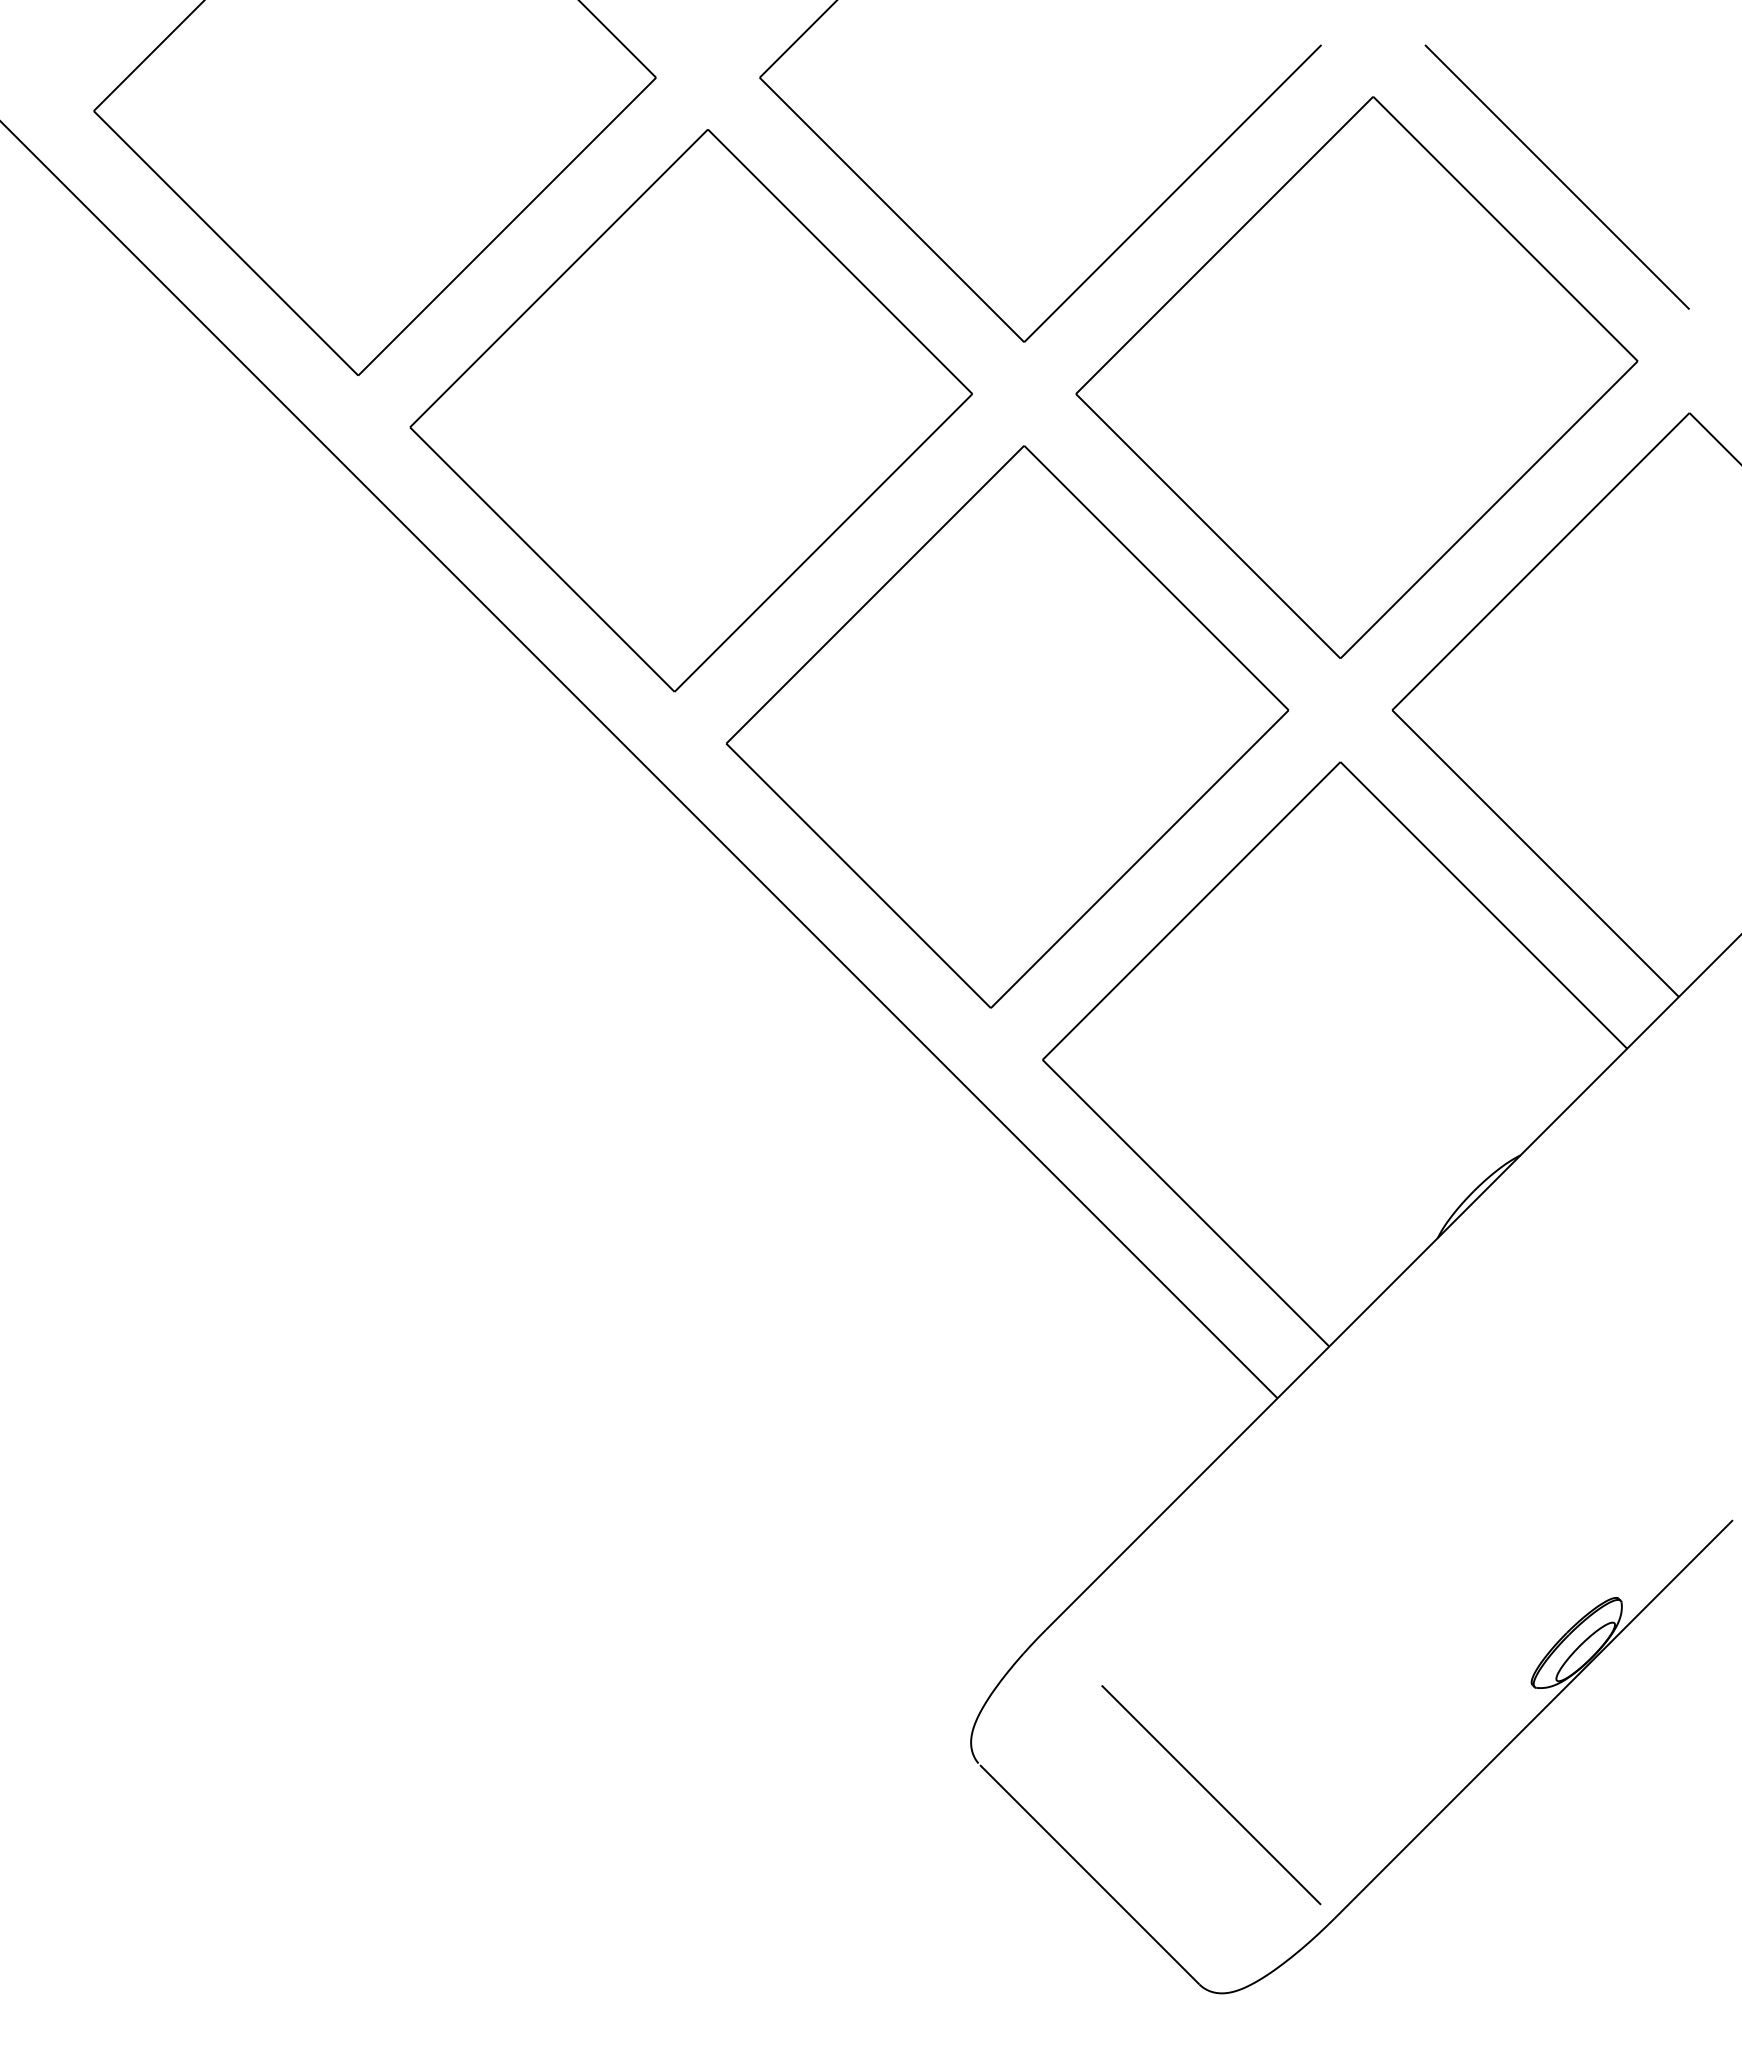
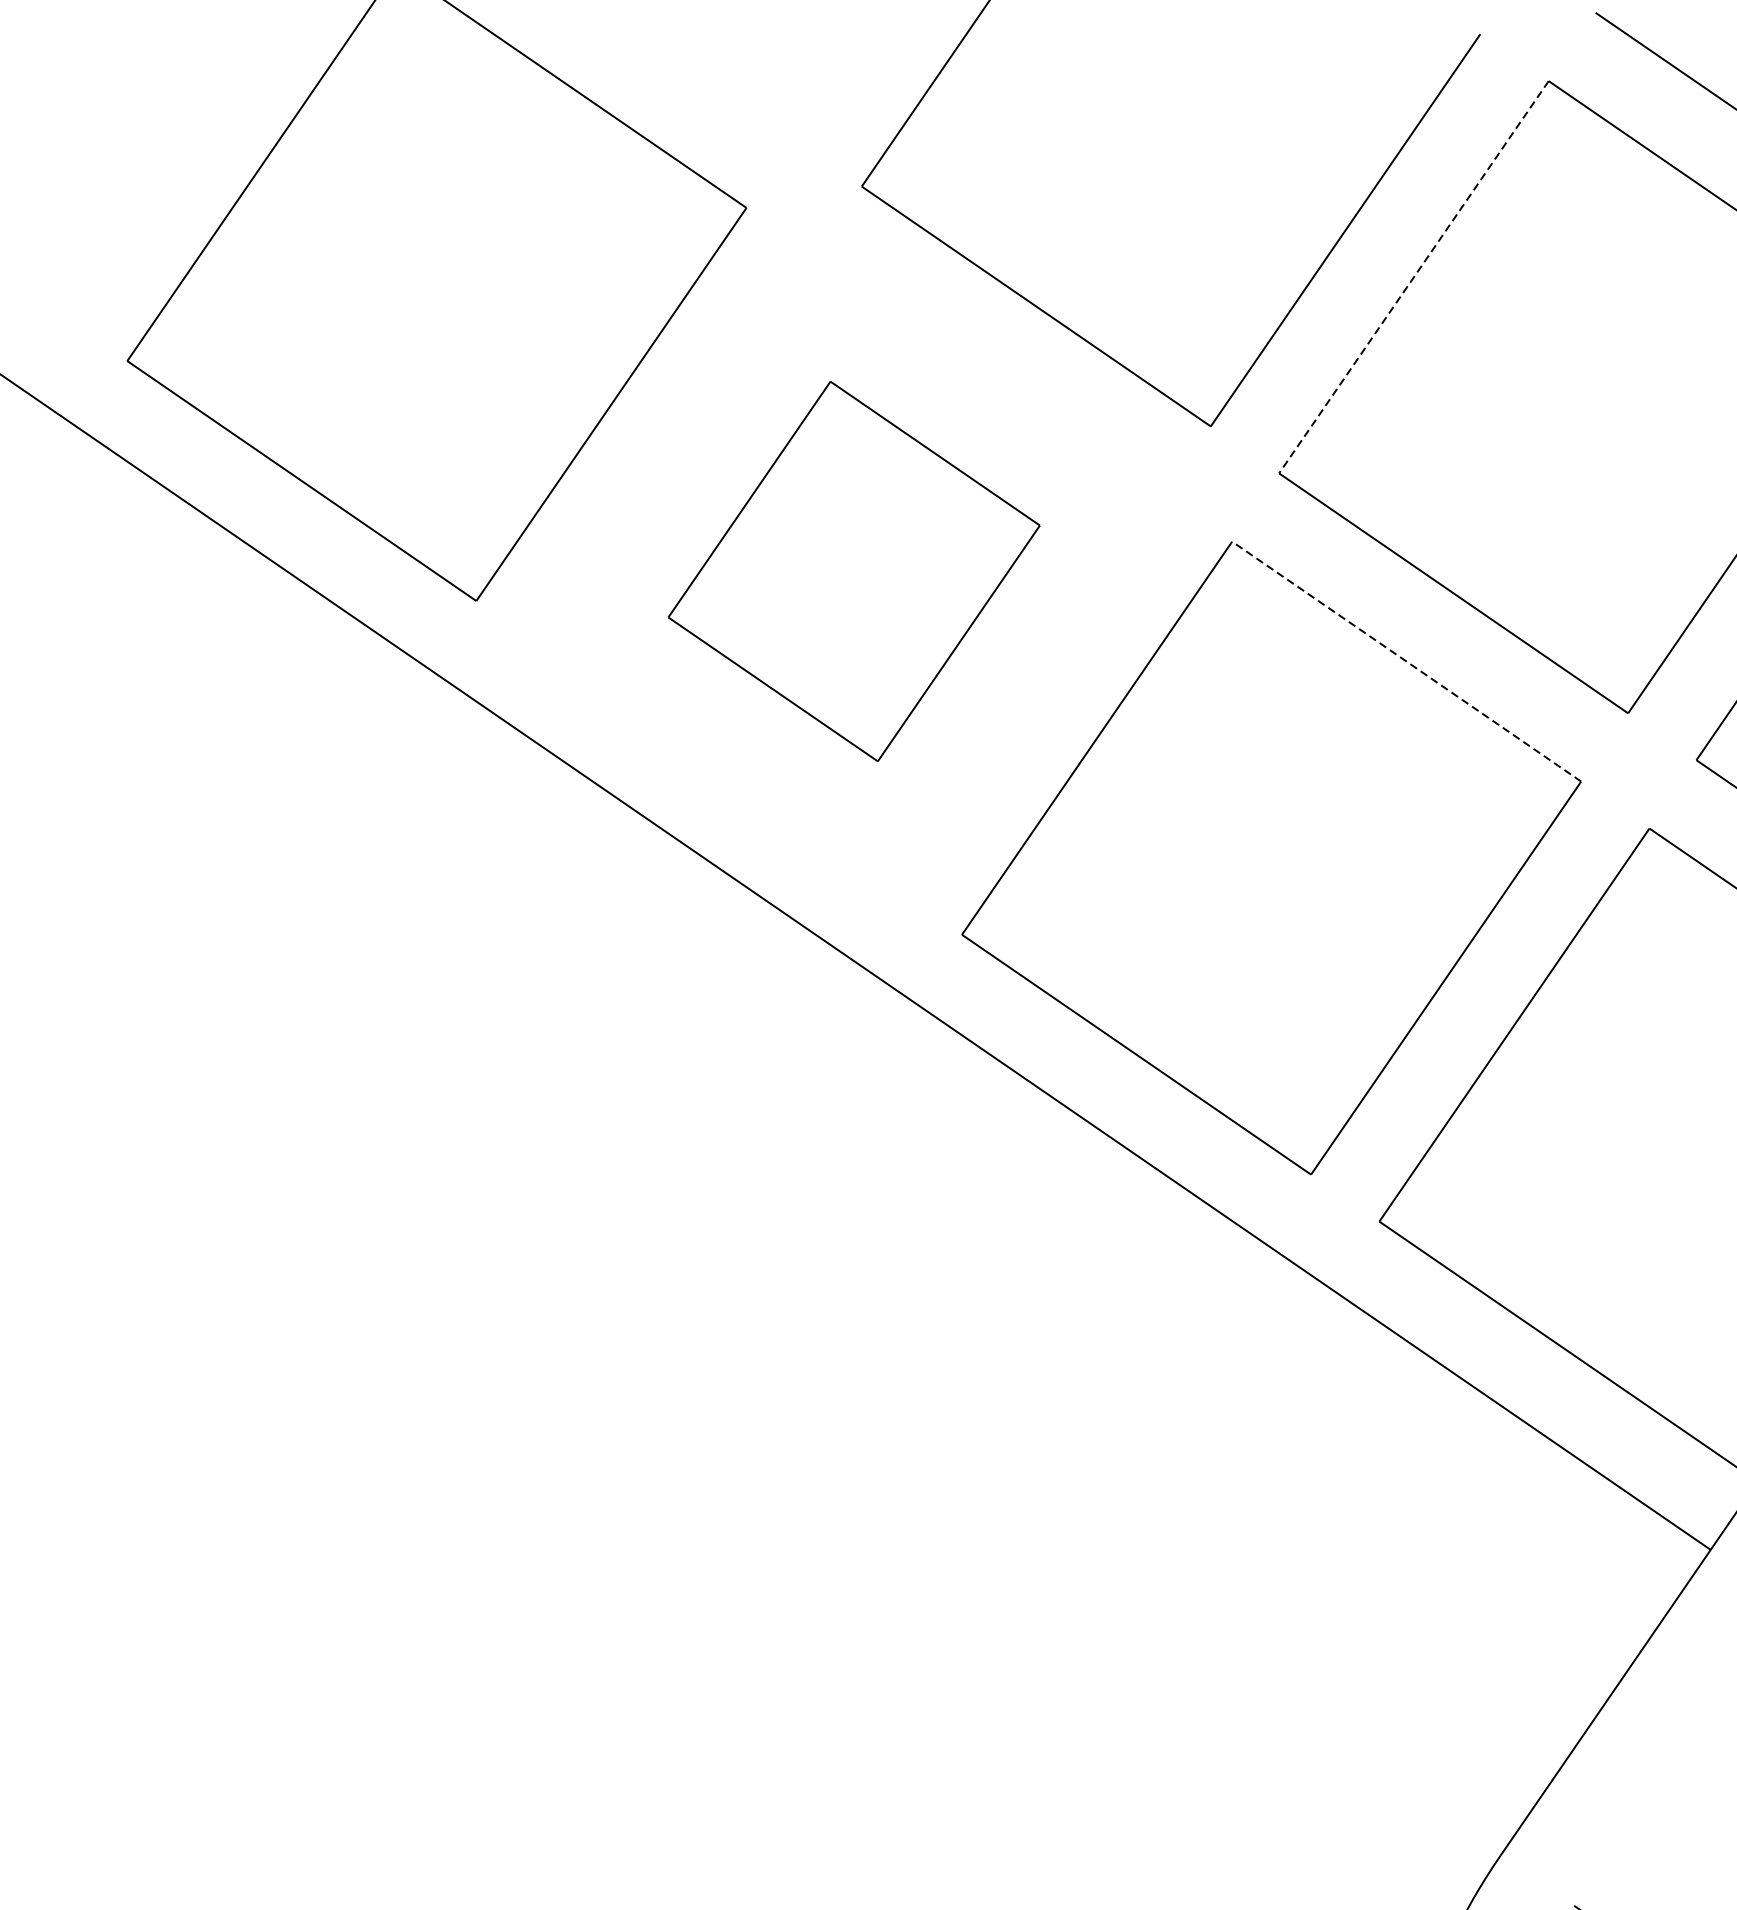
line: (1224, 245) -> (1413, 277), solid -> dashed
part: (690, 410) -> (853, 571), size x0.6
line: (1156, 577) -> (1406, 661), solid -> dashed

